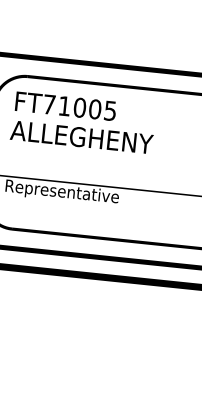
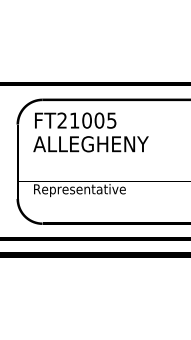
text: (48, 104) -> (61, 120), FT71005 -> FT21005

